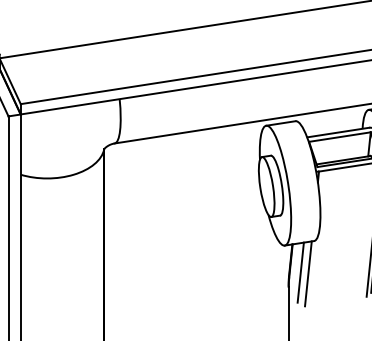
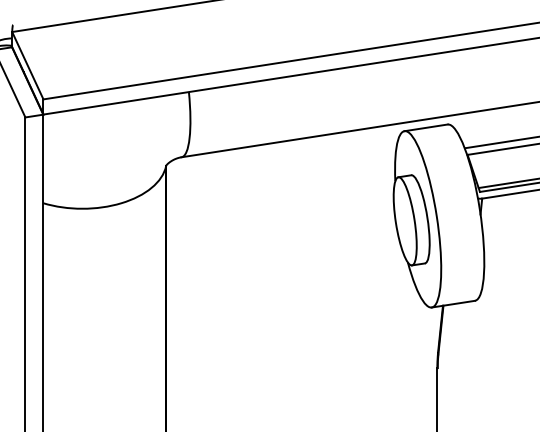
line: (300, 272) -> (454, 347), removed
line: (308, 273) -> (466, 348), removed

